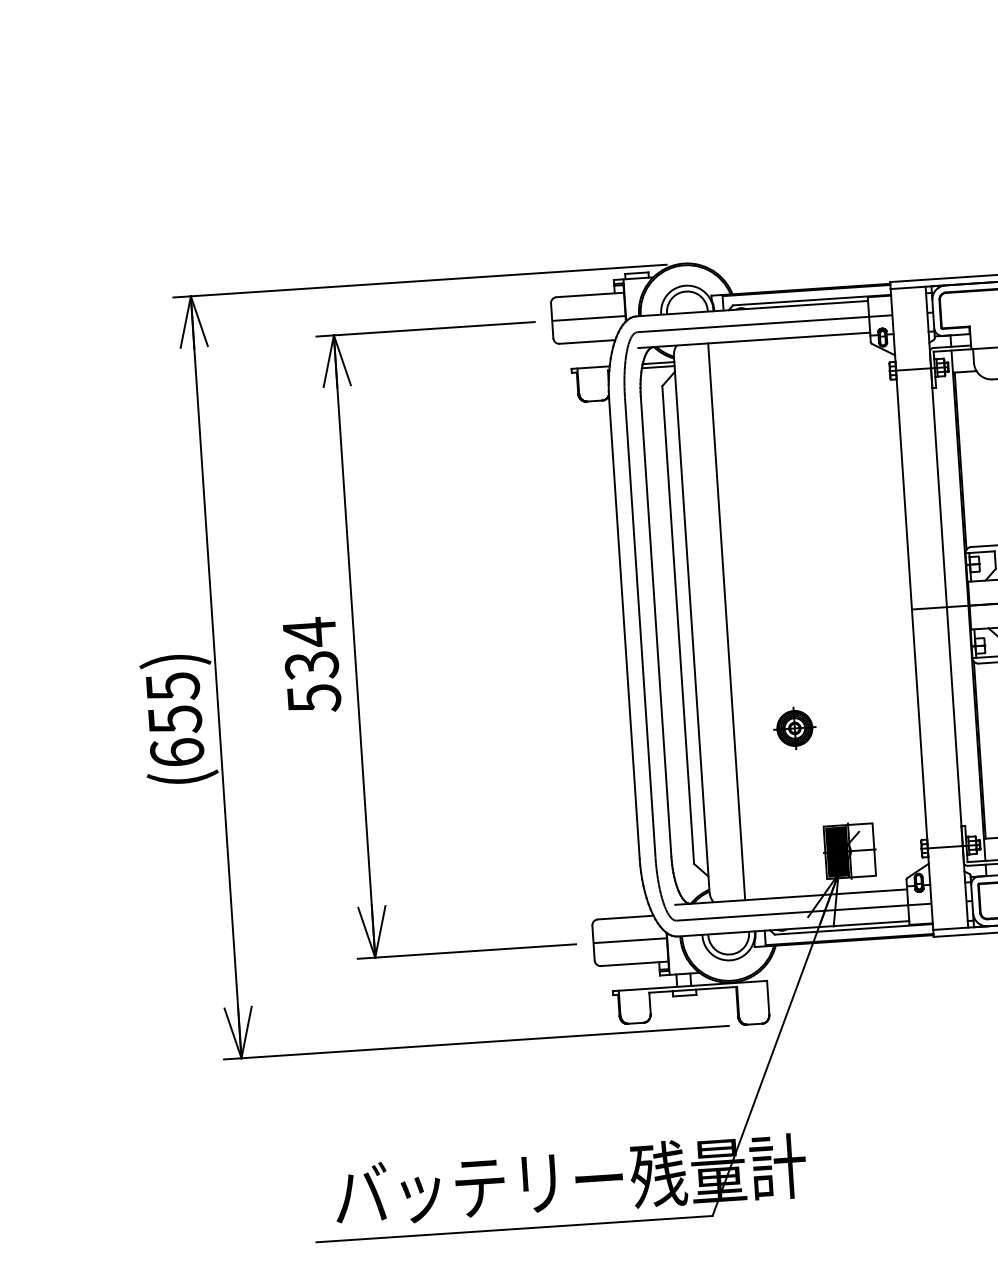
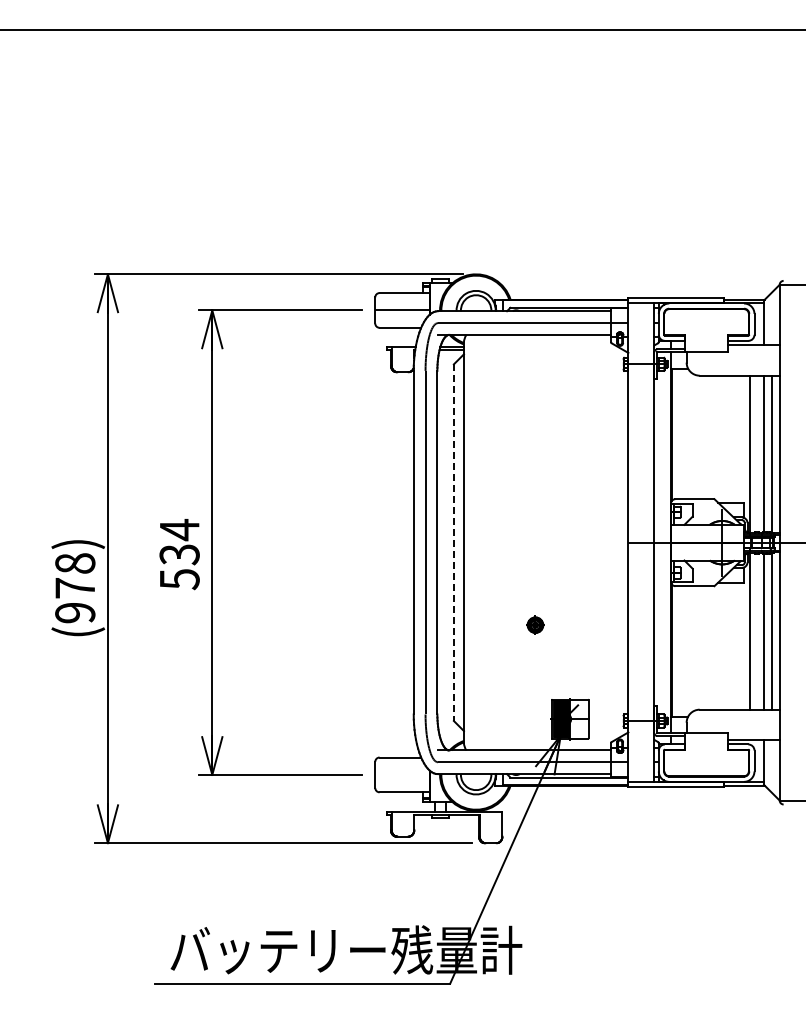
line: (727, 621) -> (490, 542), removed
line: (677, 626) -> (453, 543), solid -> dashed
text: (175, 720) -> (75, 588), (655) -> (978)
part: (794, 727) -> (535, 624), size x0.6
line: (629, 940) -> (402, 774), removed

